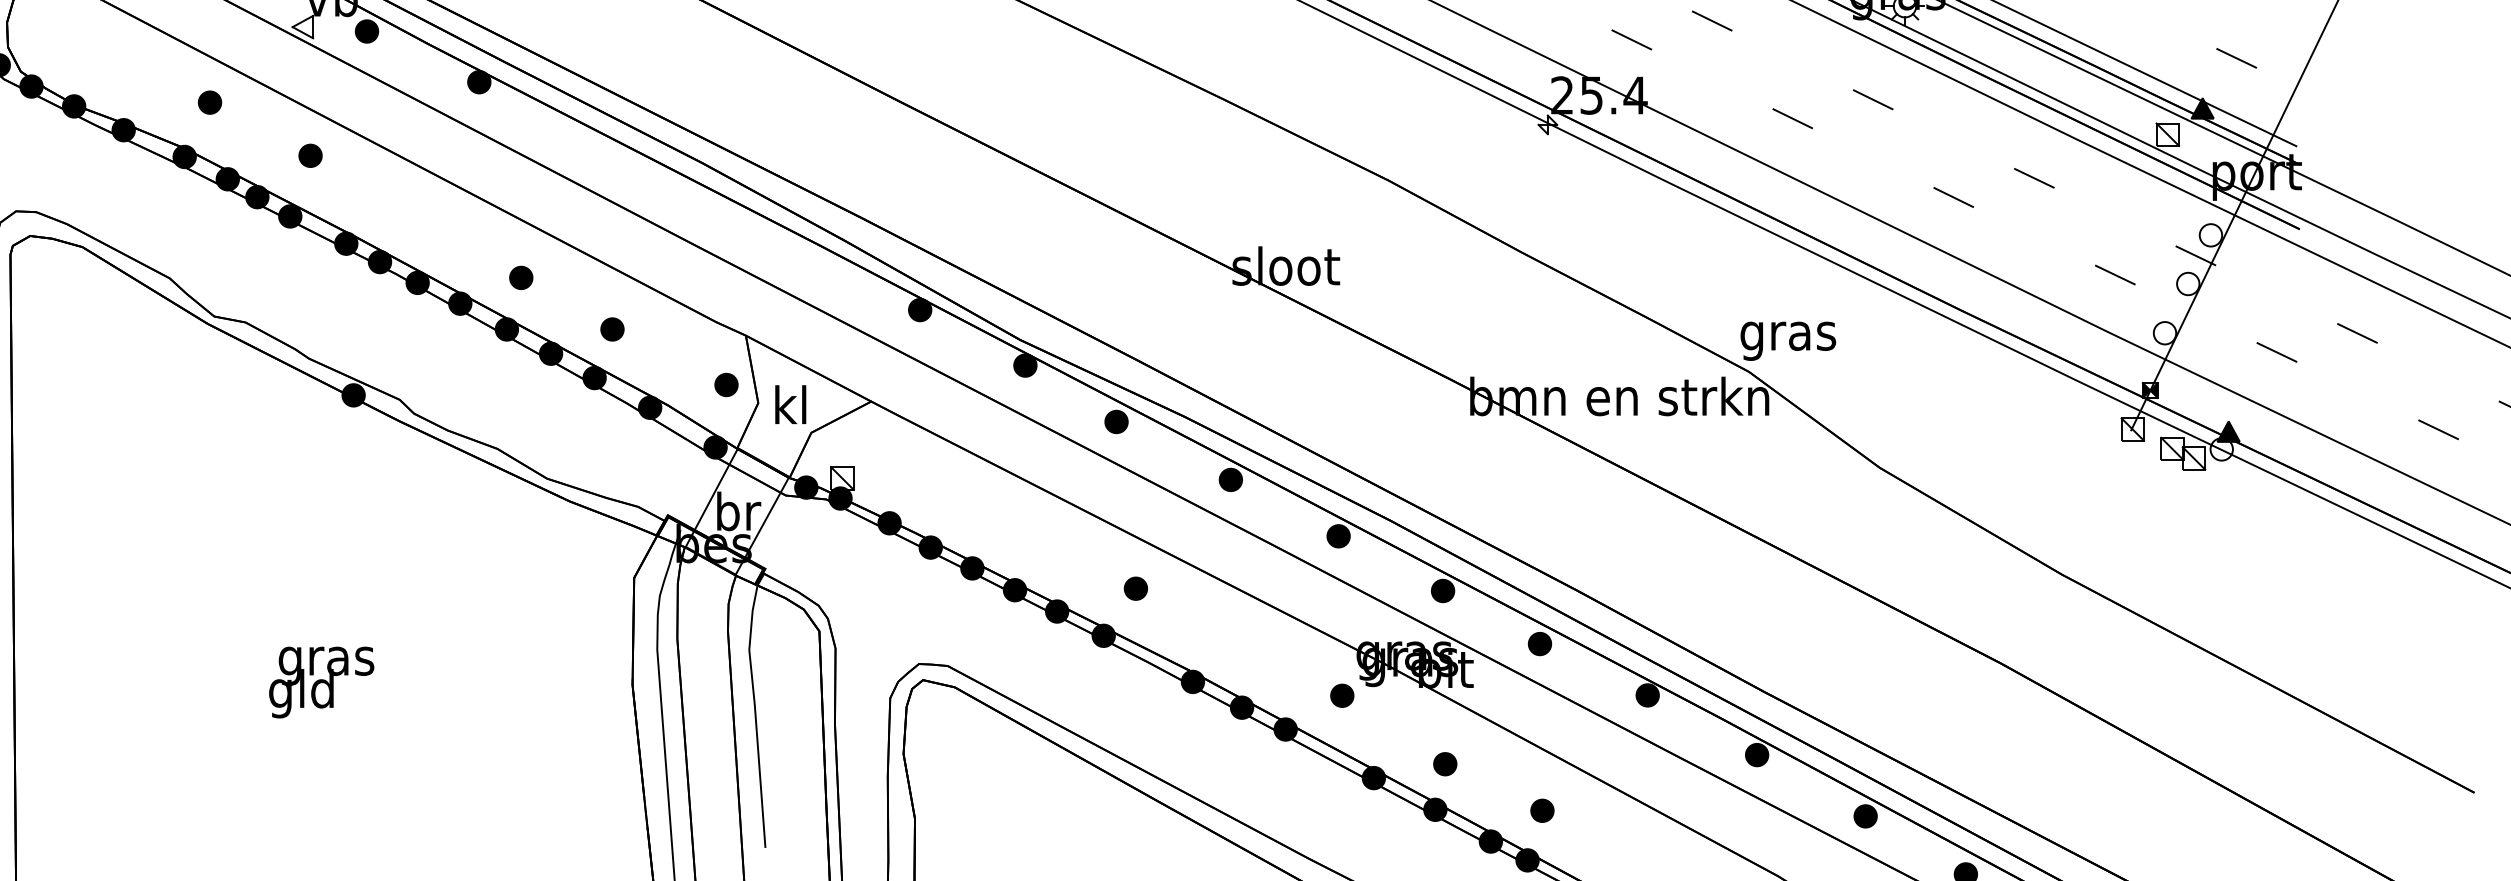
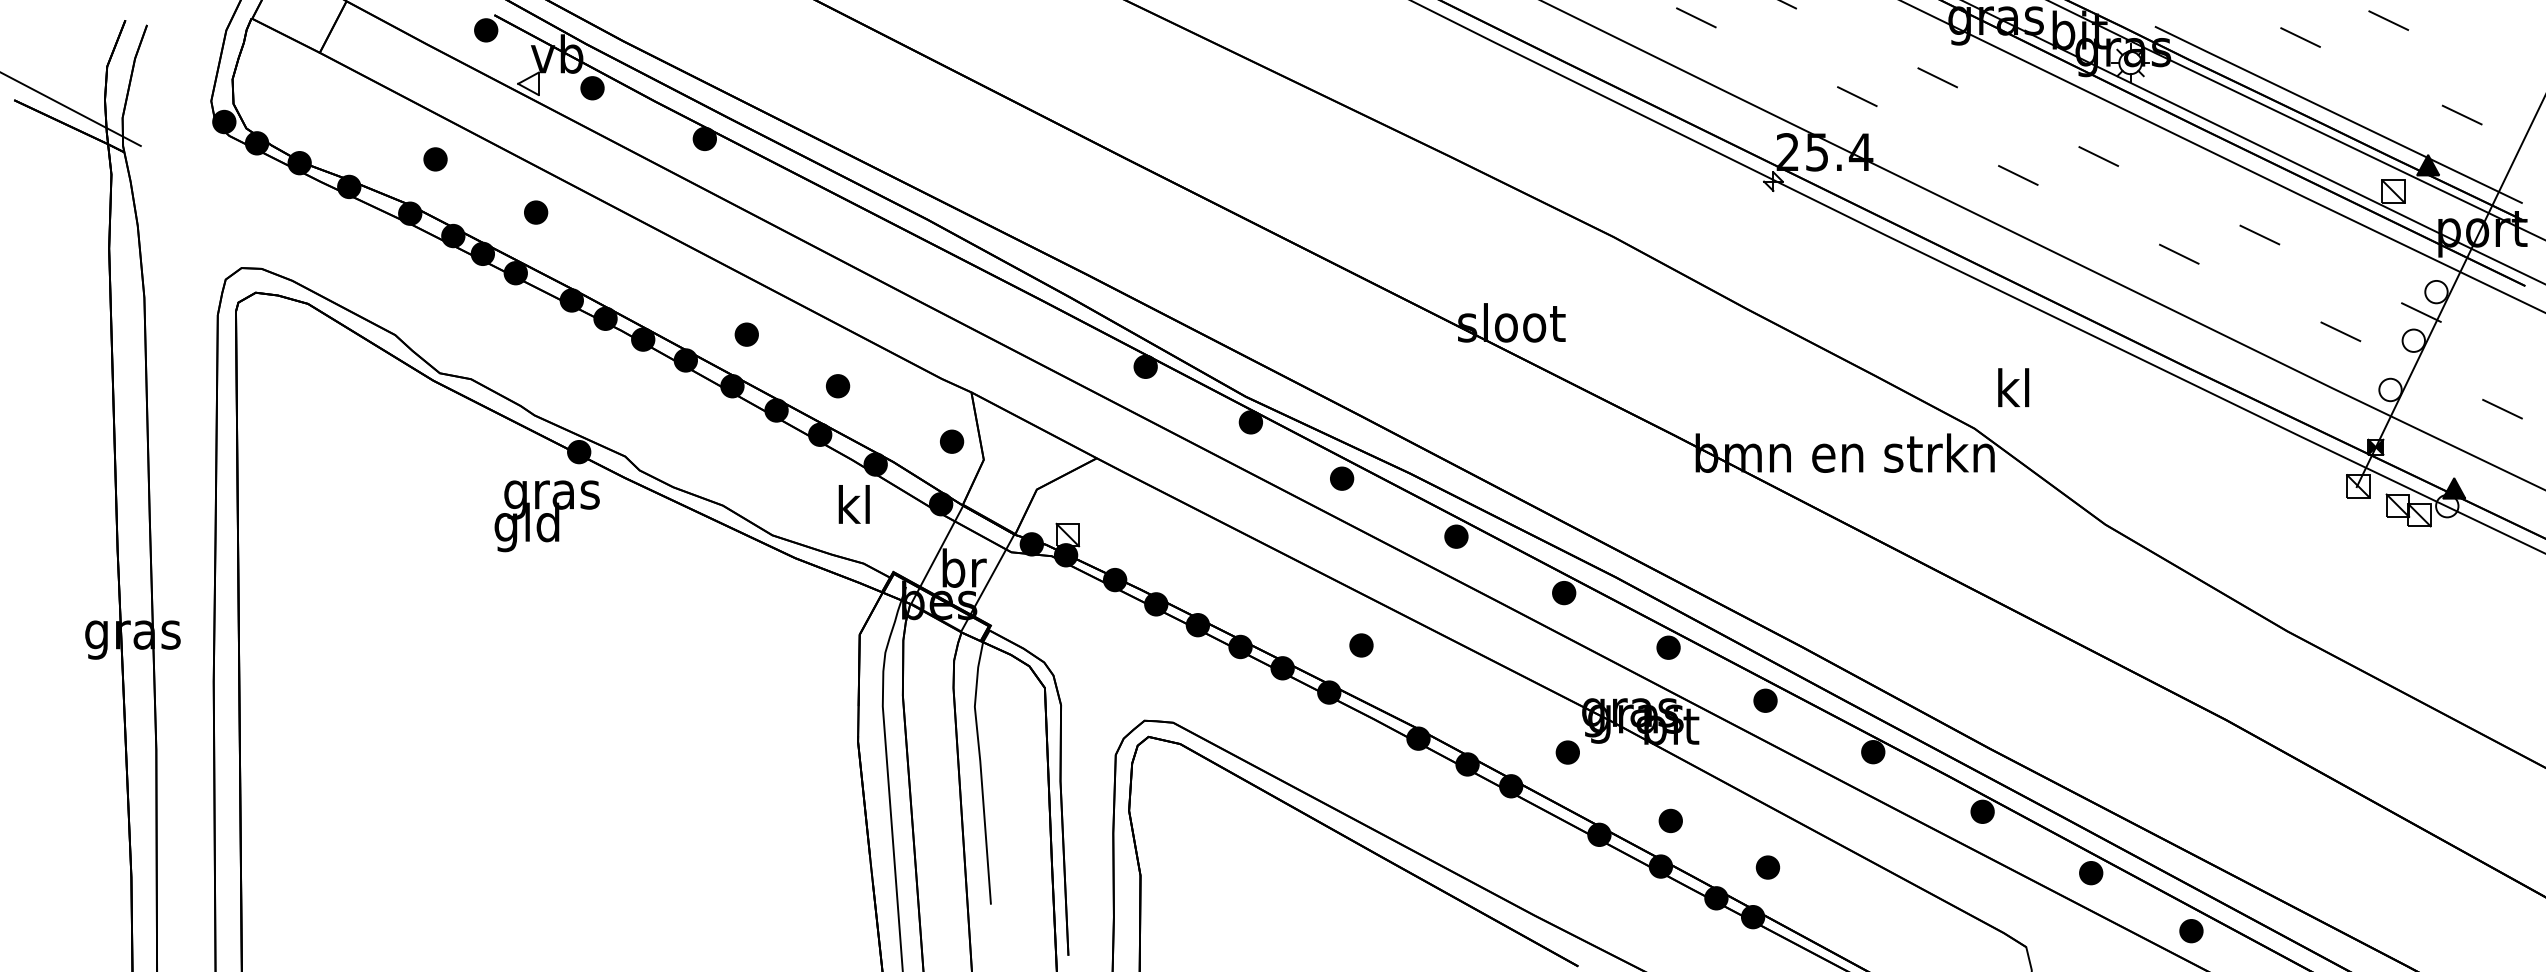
text: (1787, 335) -> (2013, 392), gras -> kl
text: (789, 404) -> (853, 504), moved
text: (320, 682) -> (546, 516), moved

